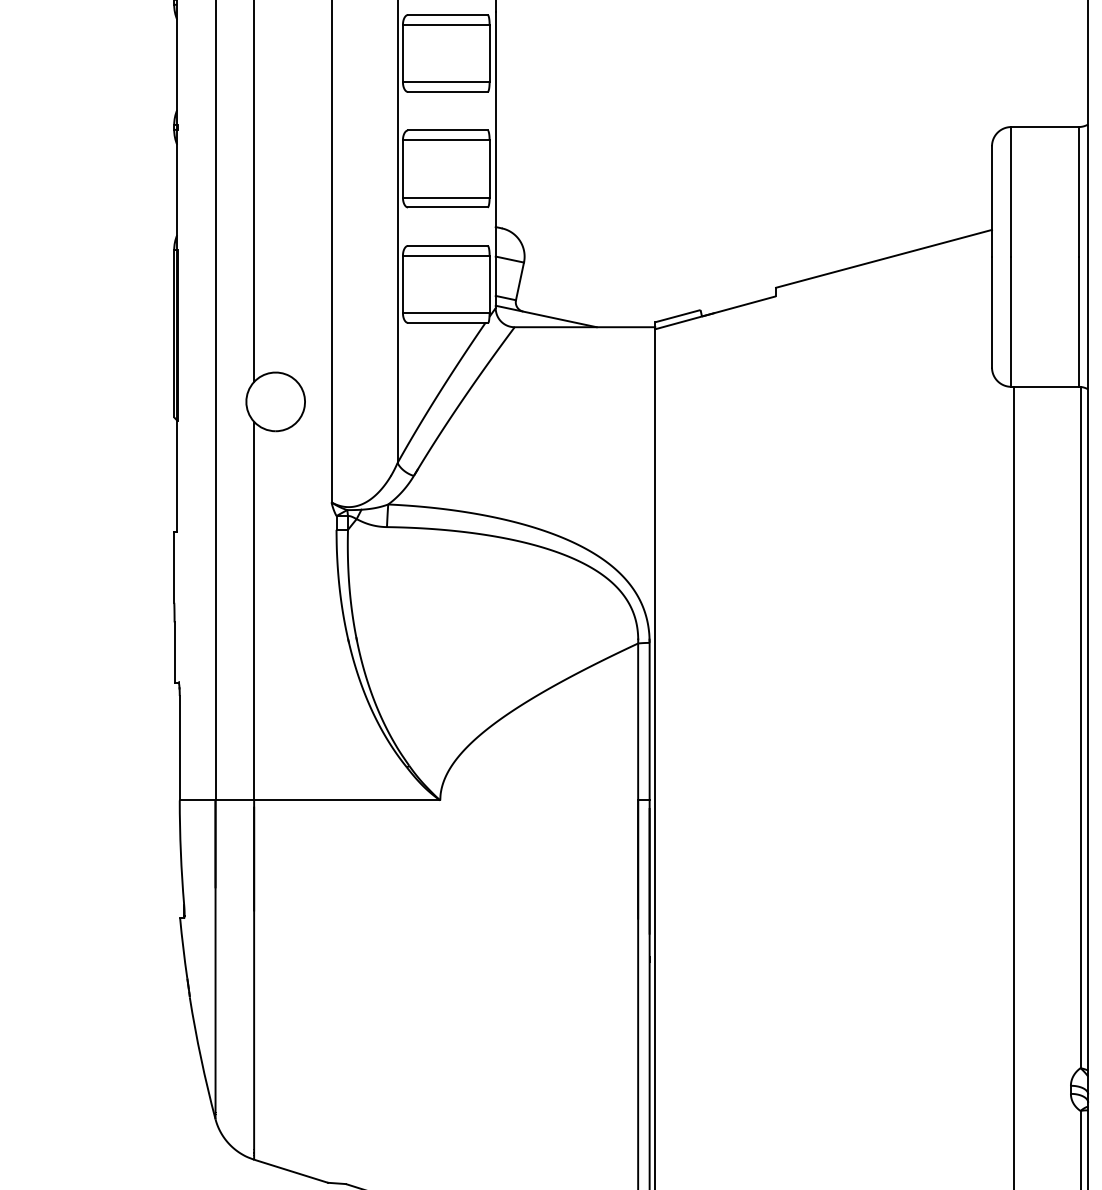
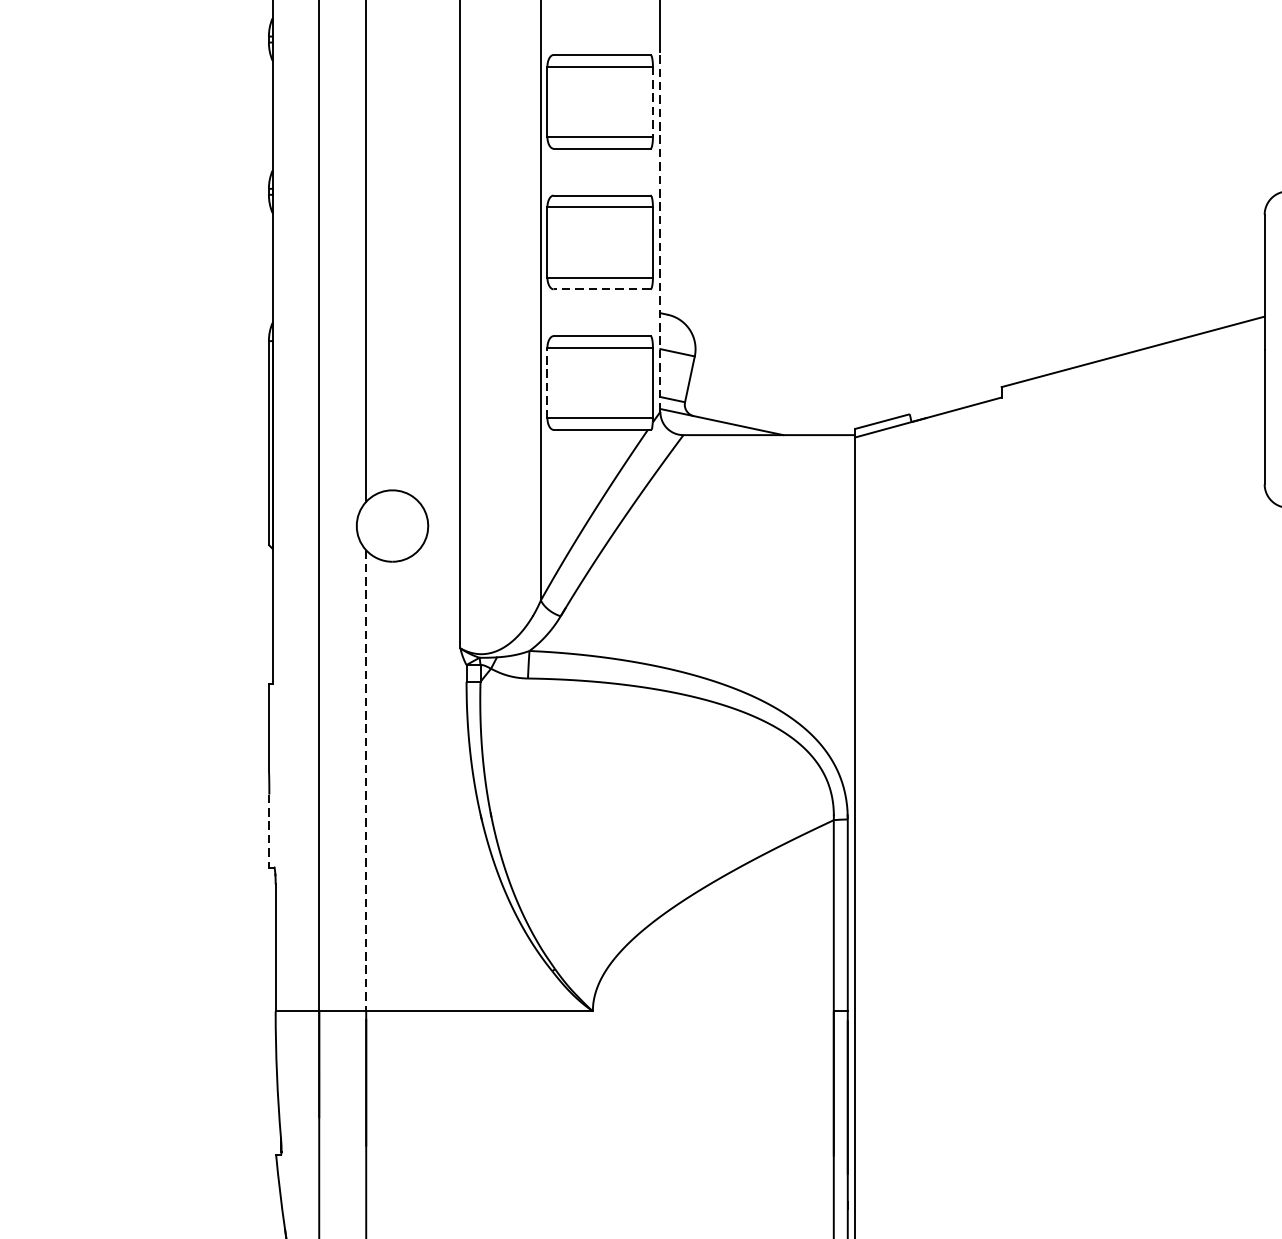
line: (489, 53) -> (652, 101), solid -> dashed
line: (495, 160) -> (660, 232), solid -> dashed
line: (447, 207) -> (601, 289), solid -> dashed
line: (402, 284) -> (546, 383), solid -> dashed
line: (254, 611) -> (366, 781), solid -> dashed
line: (174, 652) -> (269, 831), solid -> dashed

